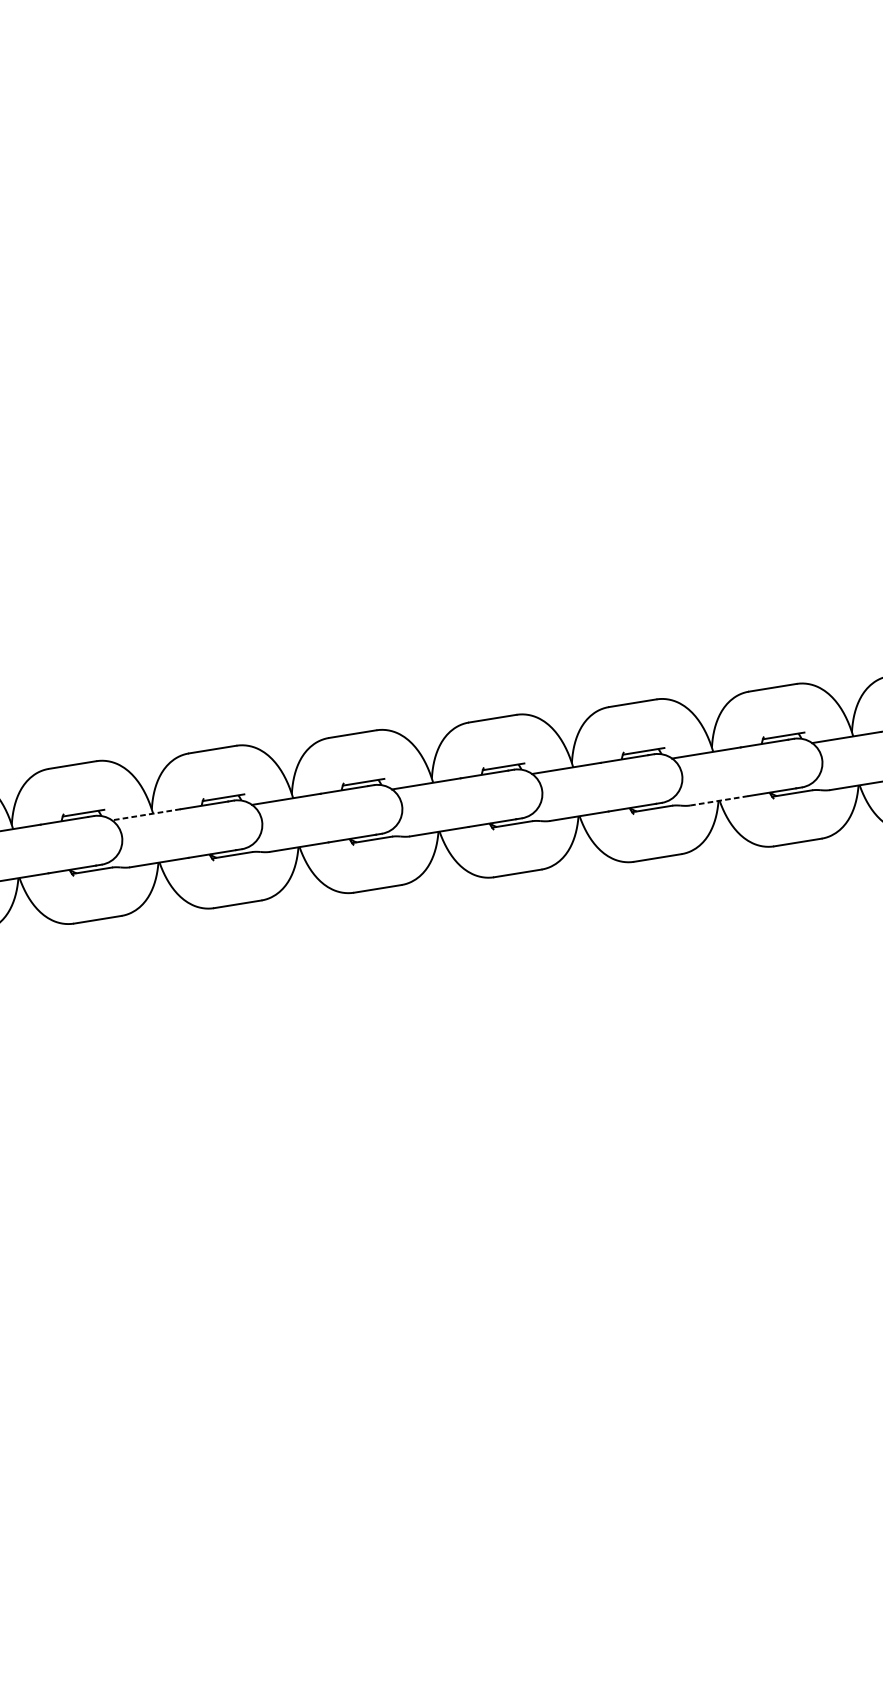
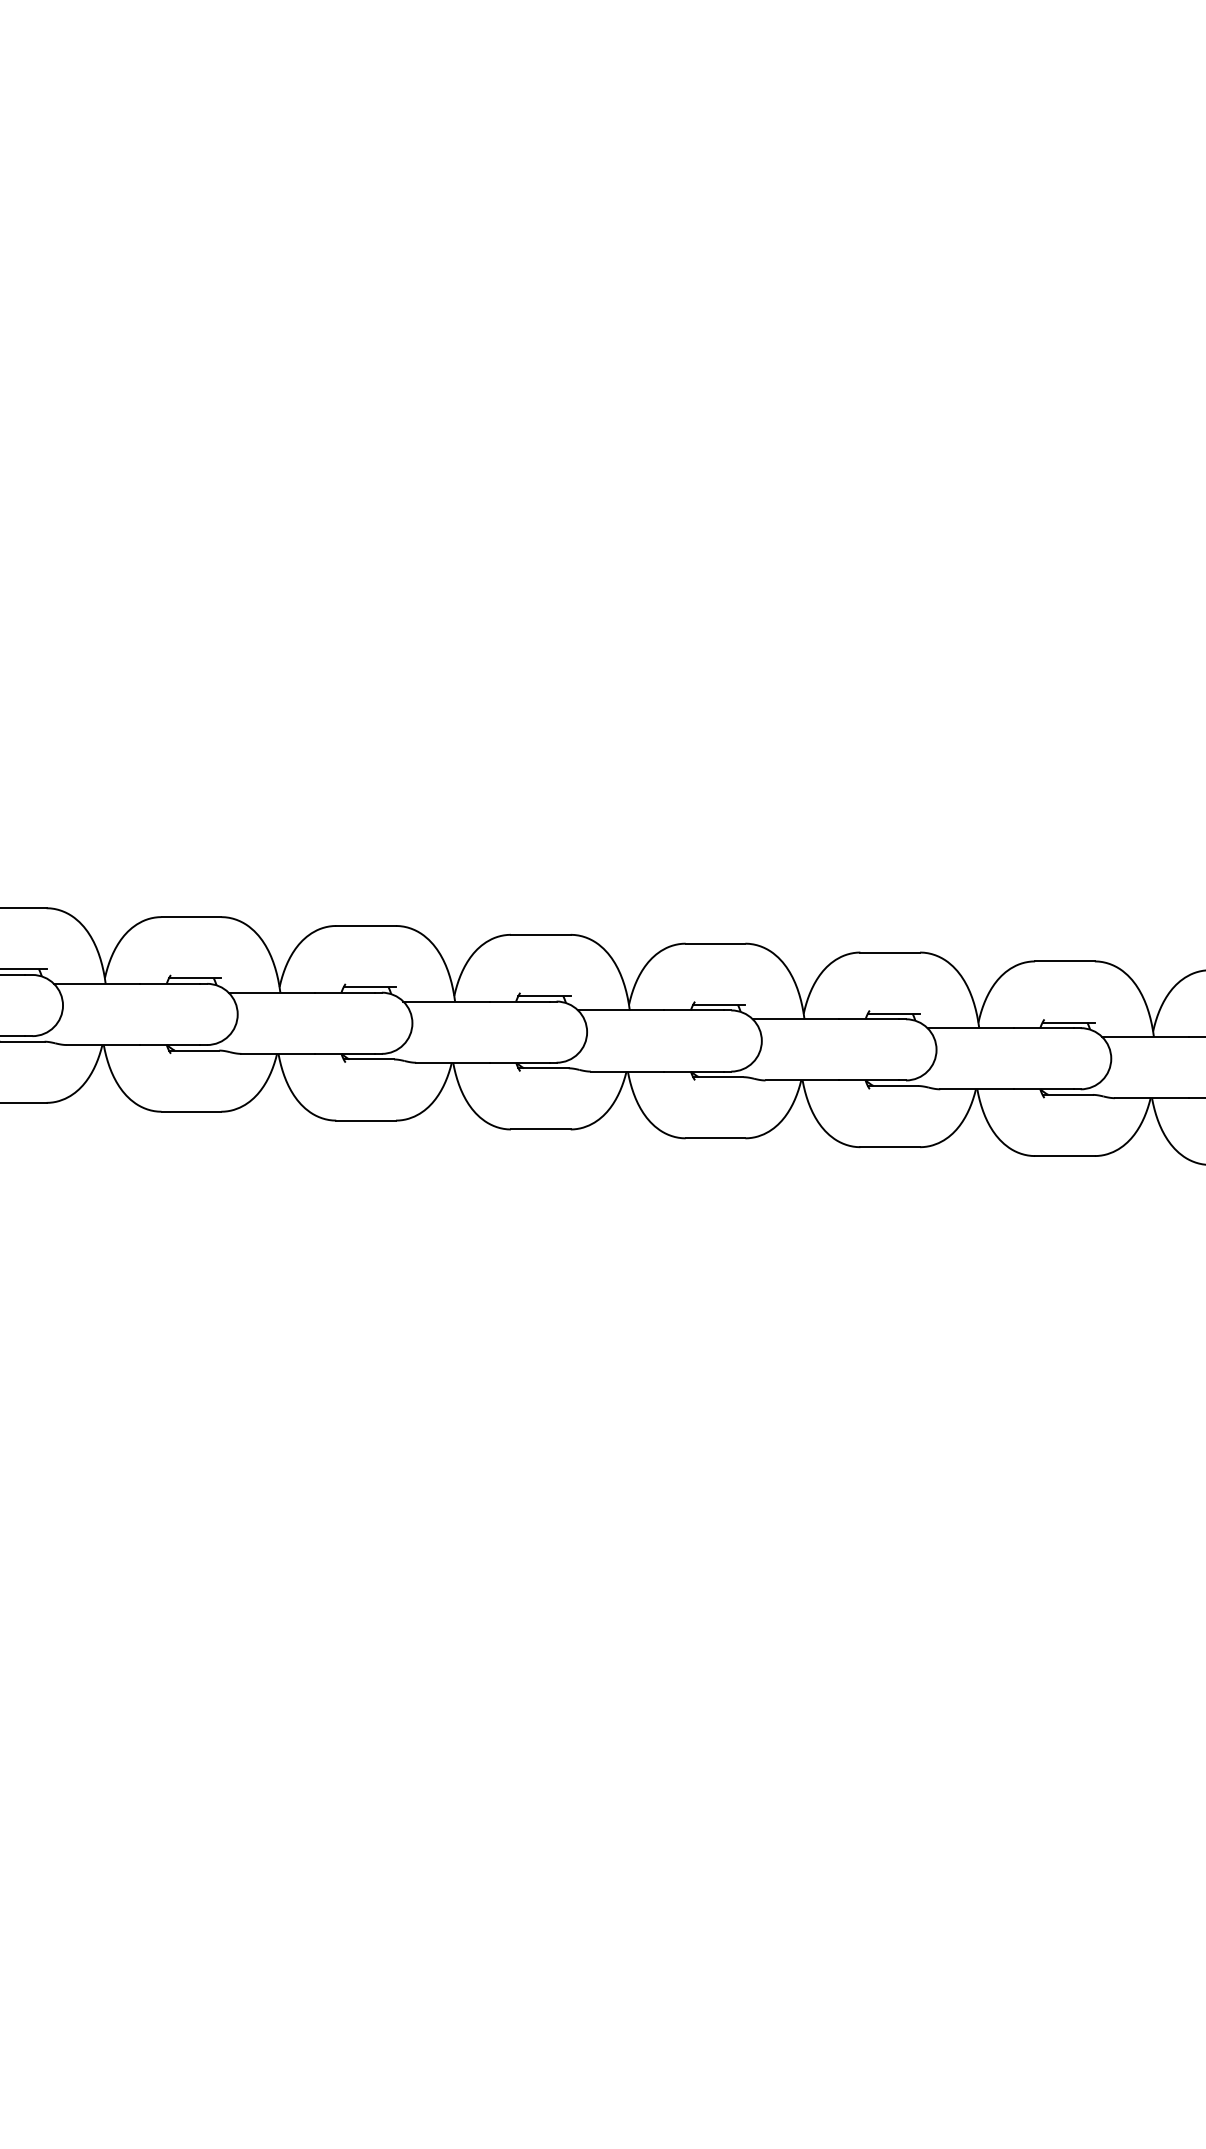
line: (719, 800) -> (977, 1089), dashed -> solid
line: (146, 814) -> (271, 992), dashed -> solid

